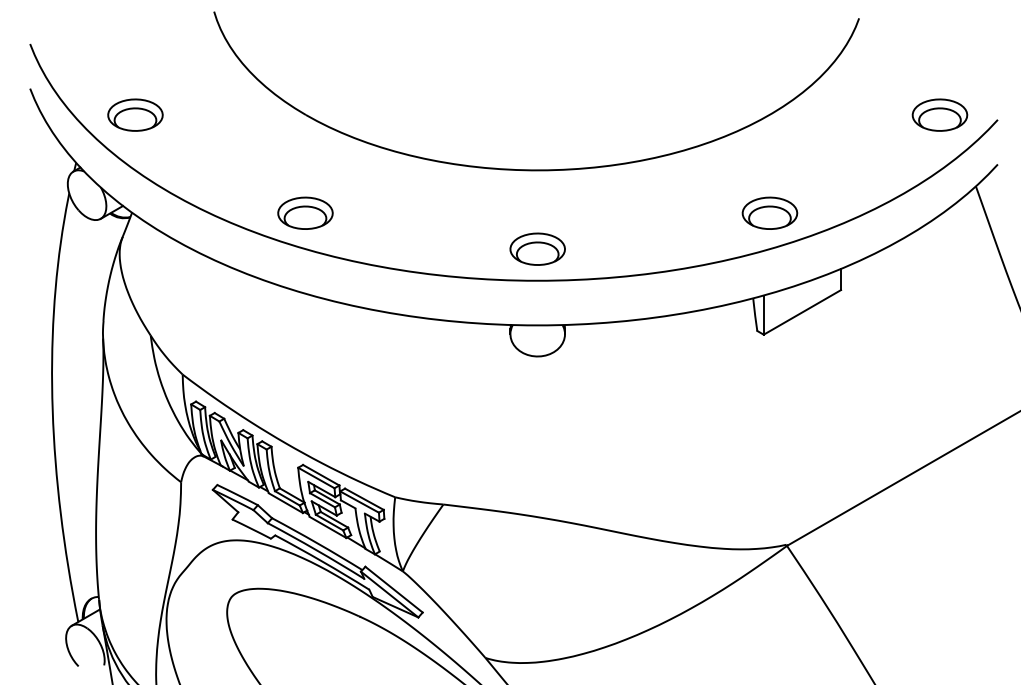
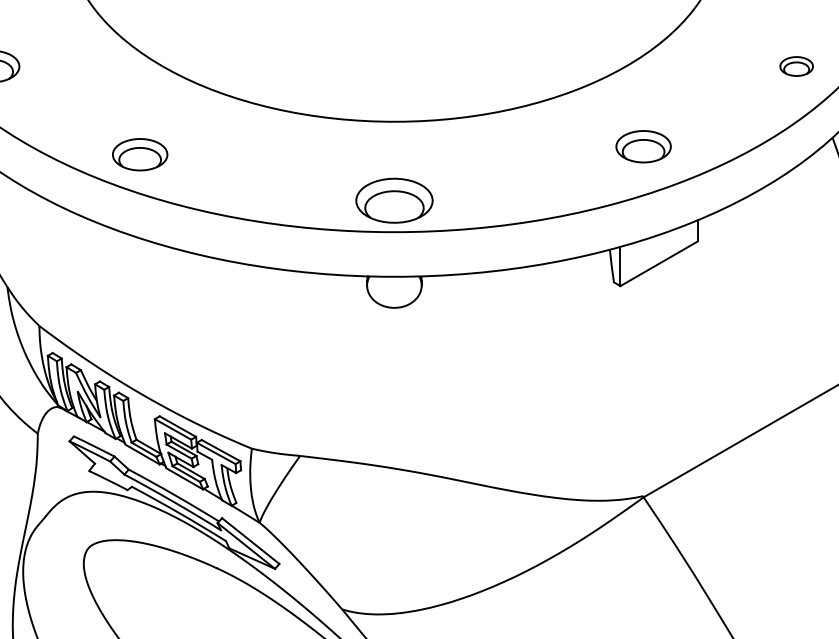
part: (939, 114) -> (796, 65), size x0.6
part: (305, 212) -> (140, 153), moved
part: (769, 212) -> (643, 145), moved
part: (537, 248) -> (394, 199), size x1.4

